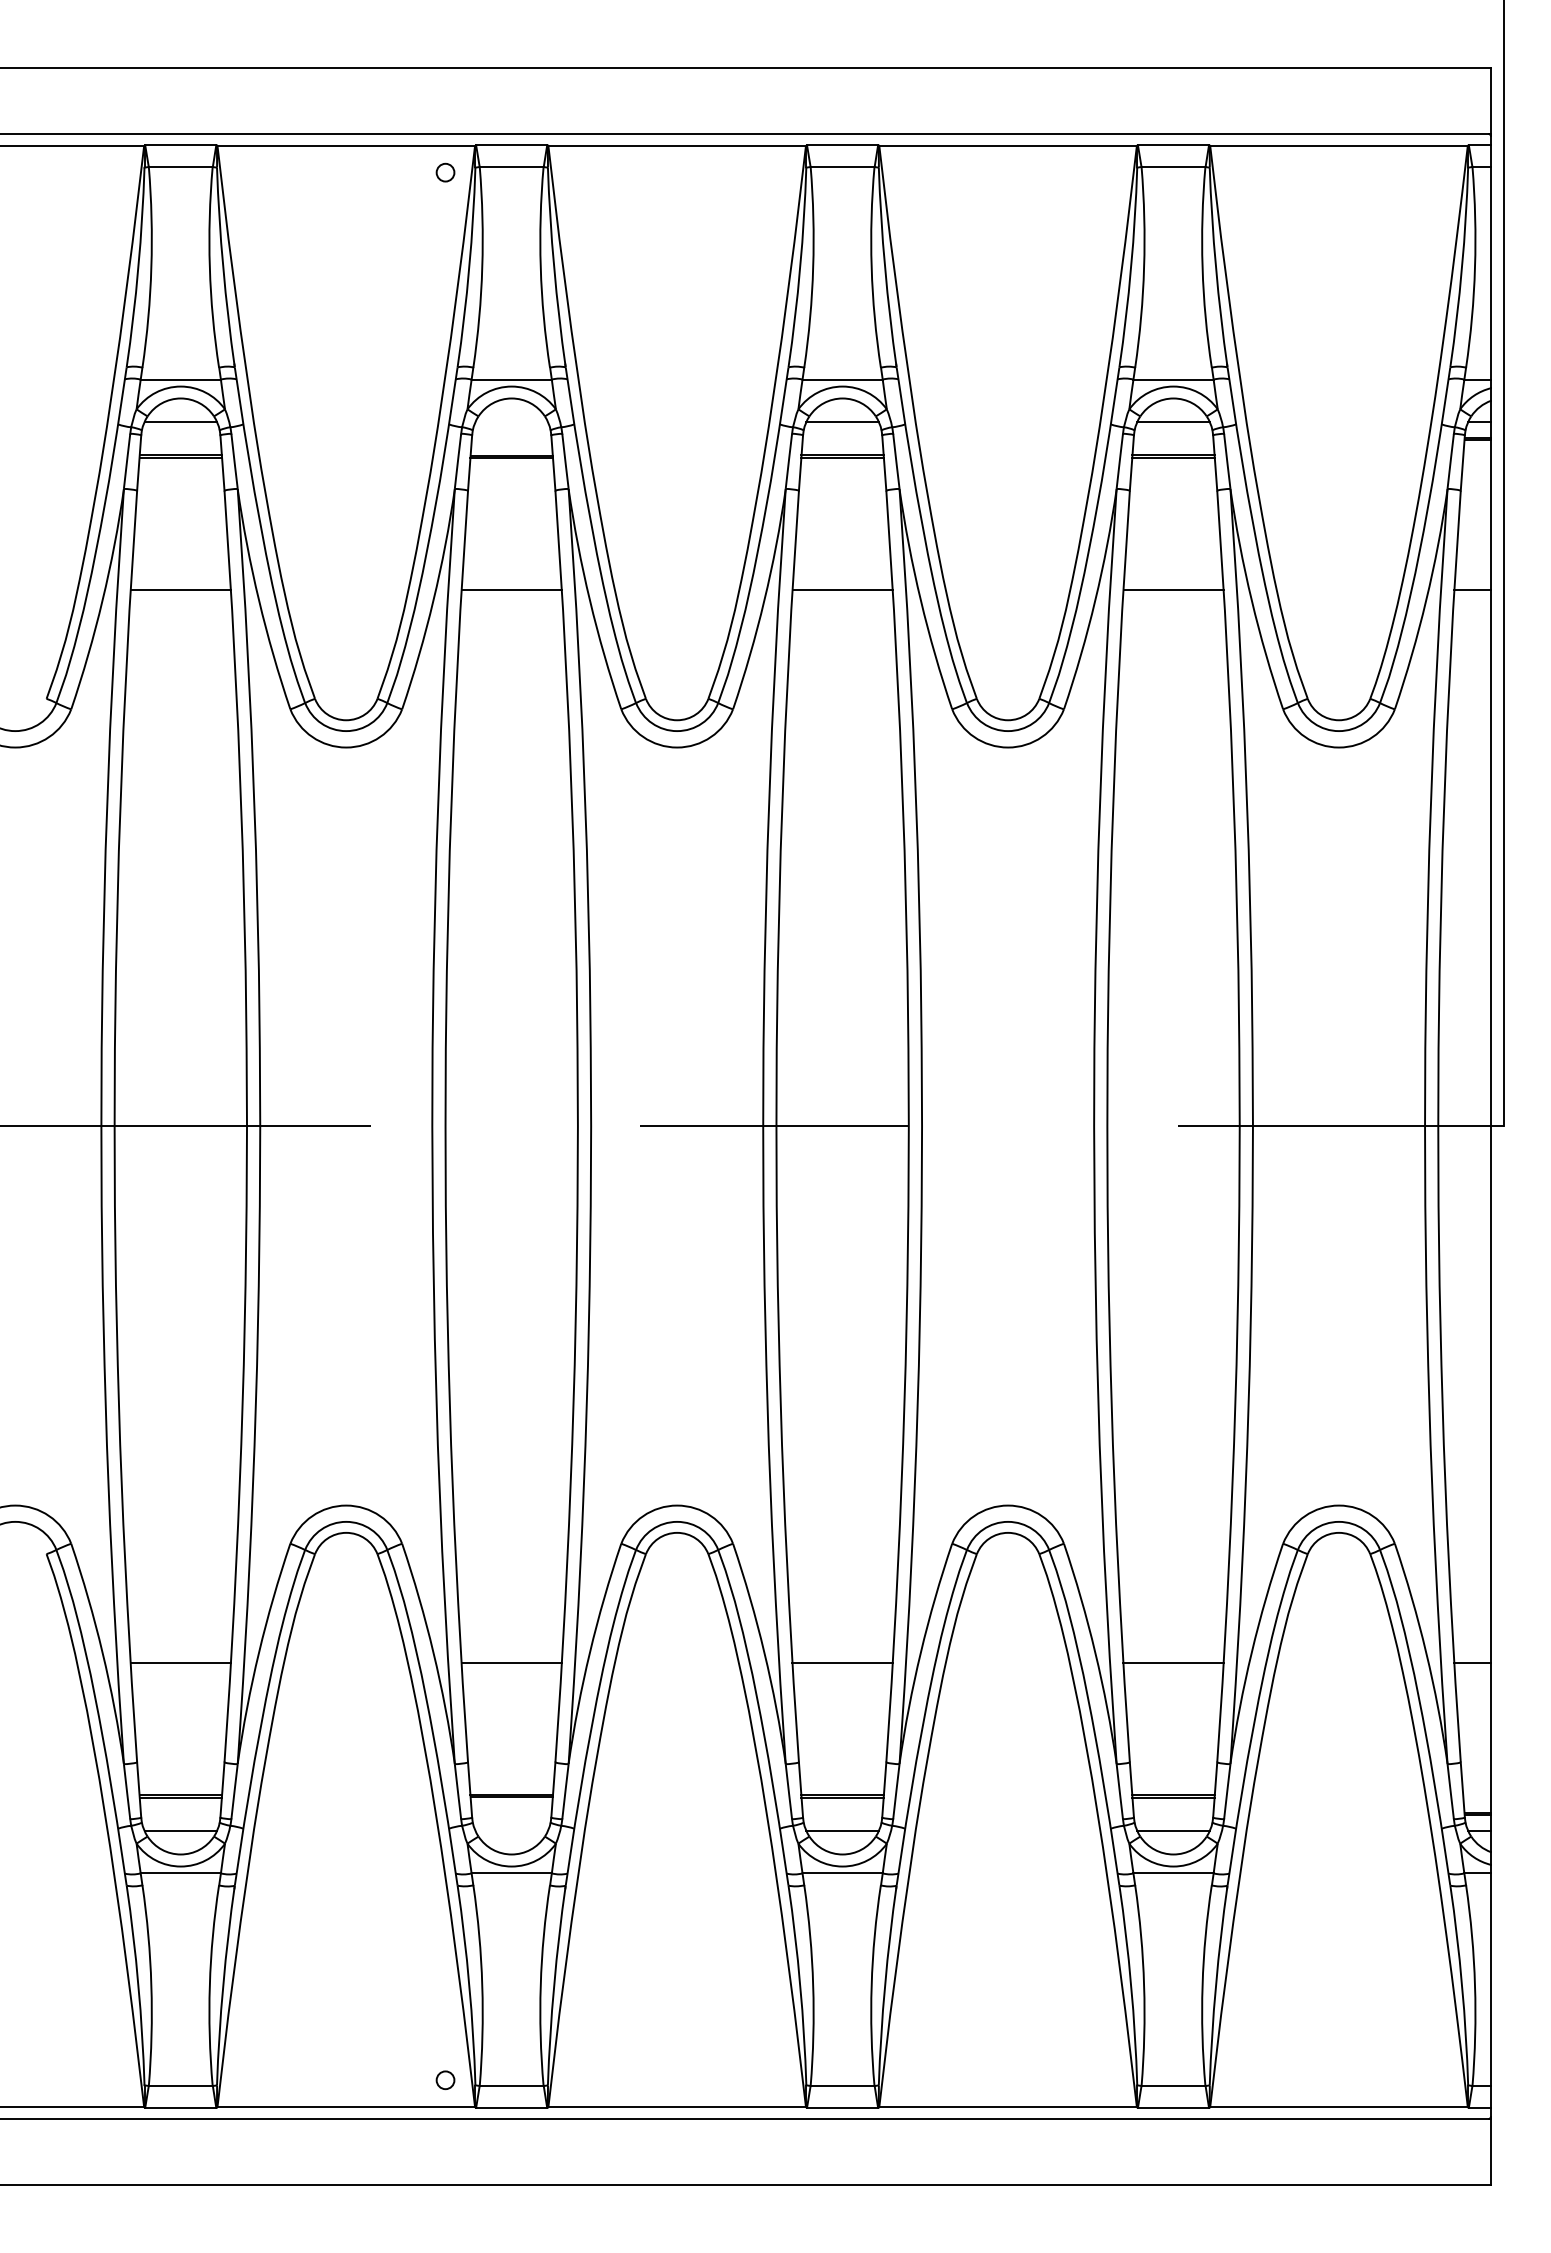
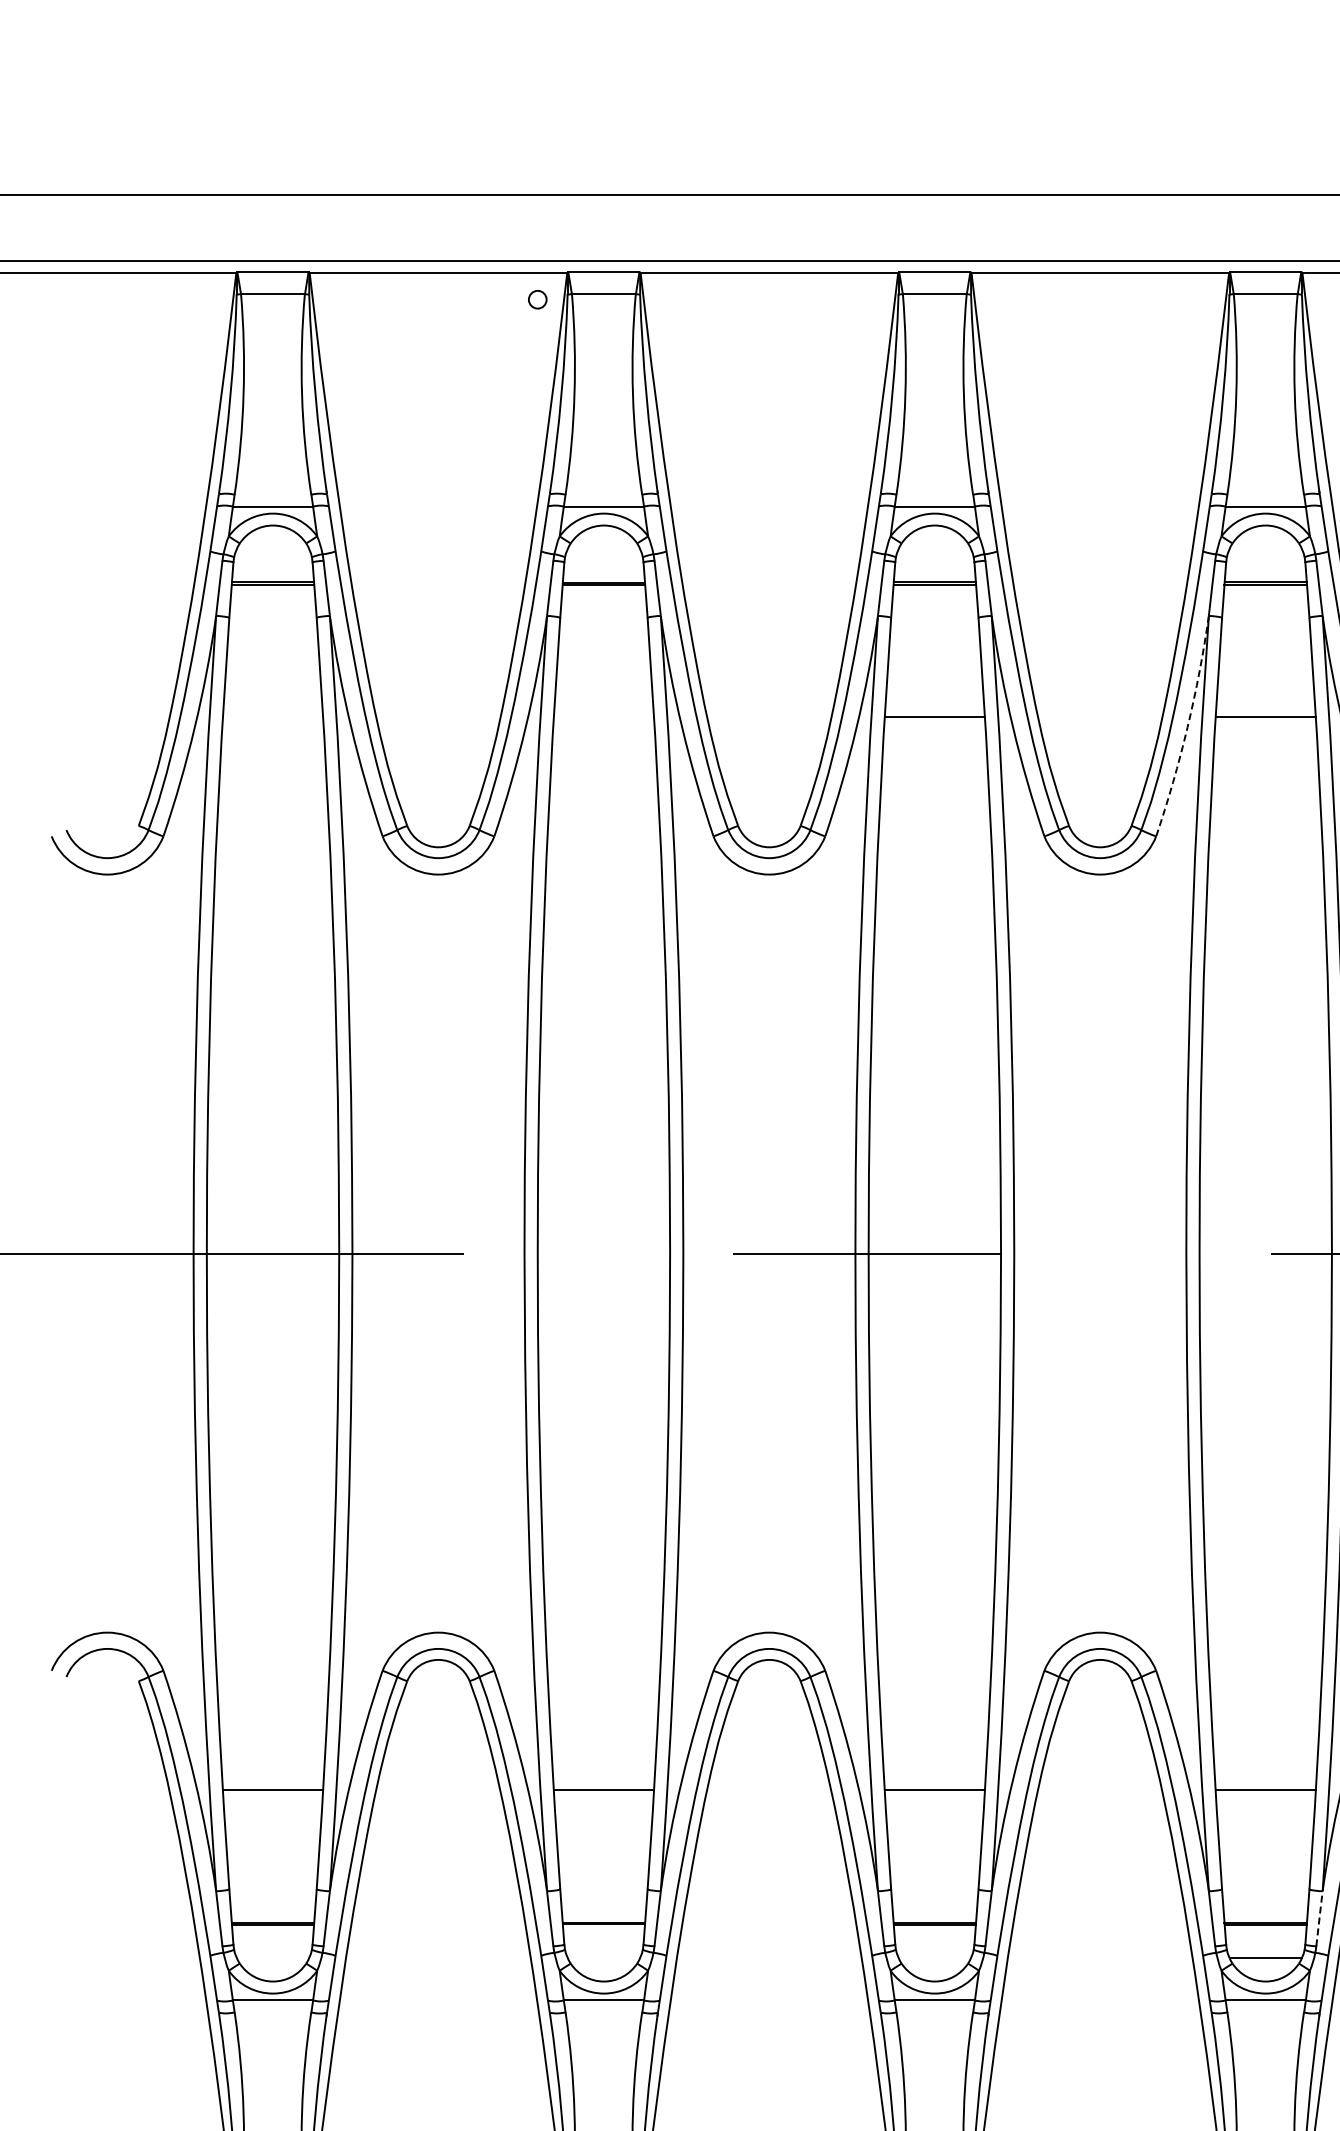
line: (180, 422) -> (272, 549), removed
line: (842, 422) -> (934, 549), removed
line: (1173, 422) -> (1265, 549), removed
line: (180, 589) -> (272, 716), removed
line: (511, 589) -> (603, 716), removed
arc: (1095, 600) -> (1187, 727), solid -> dashed
line: (1227, 1790) -> (1319, 1917), solid -> dashed
line: (180, 1830) -> (272, 1957), removed
line: (842, 1830) -> (934, 1957), removed

